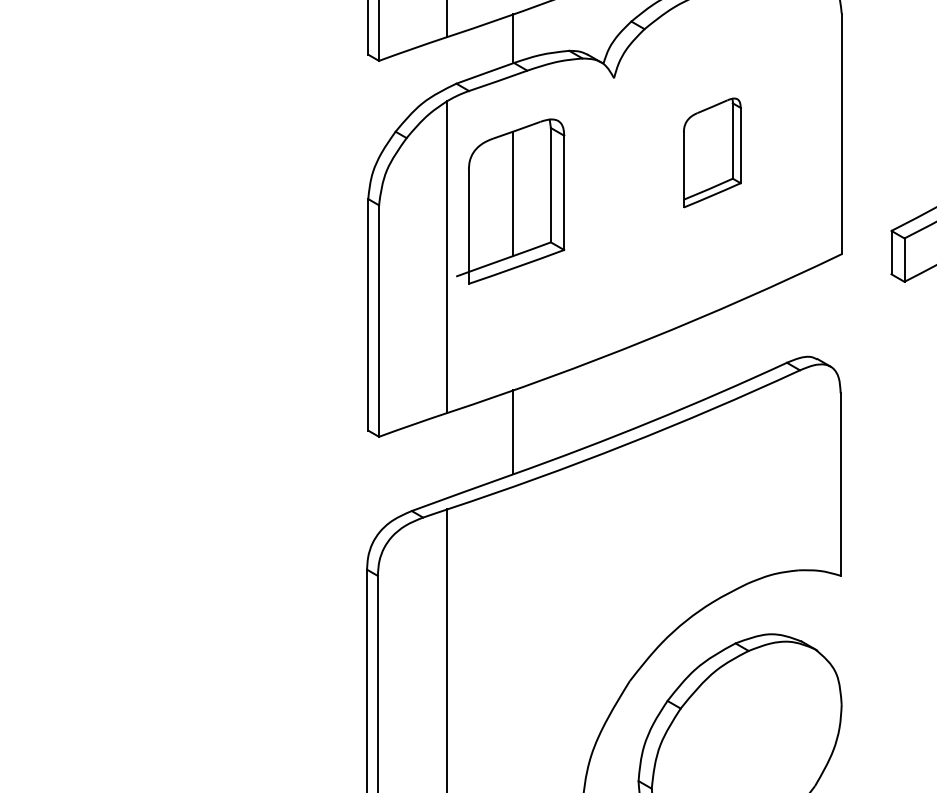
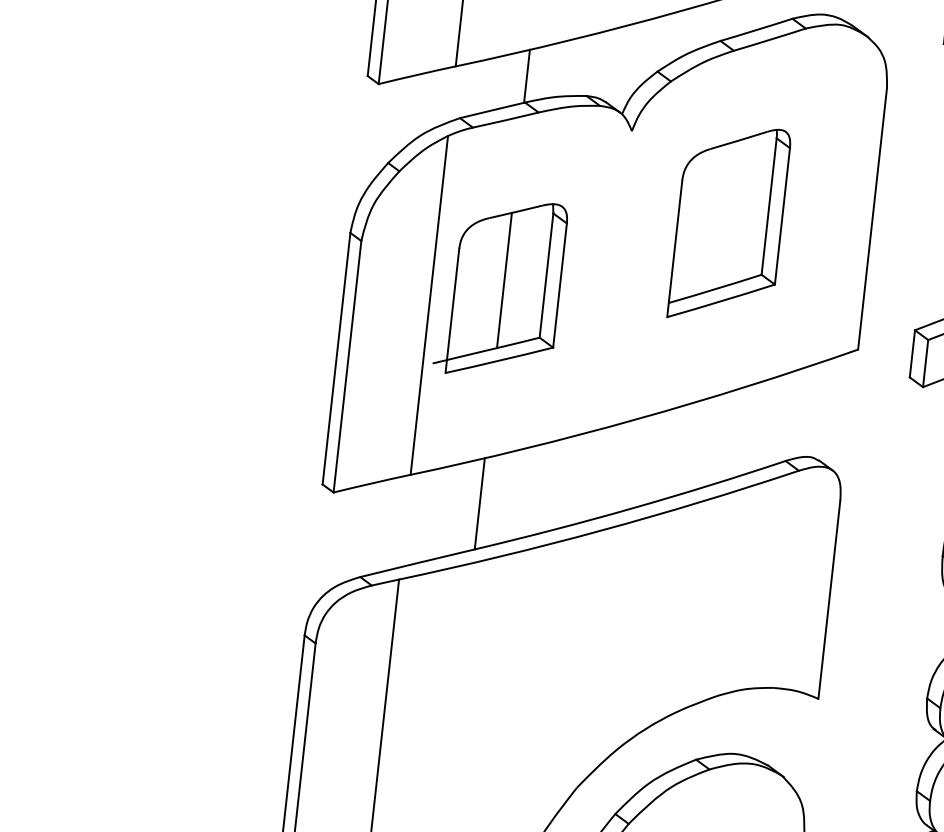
part: (712, 152) -> (729, 223), size x1.67
part: (510, 201) -> (500, 288), moved

